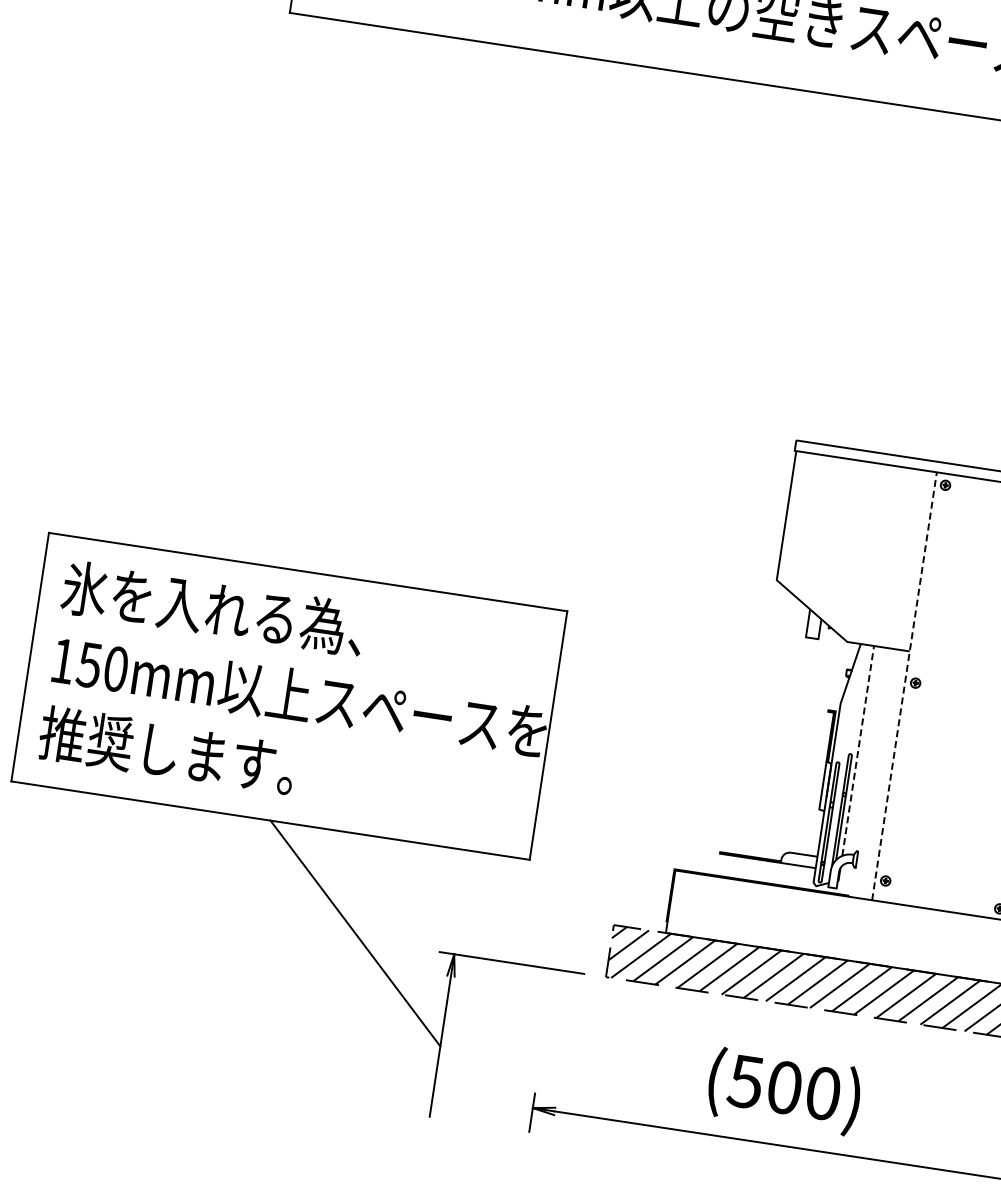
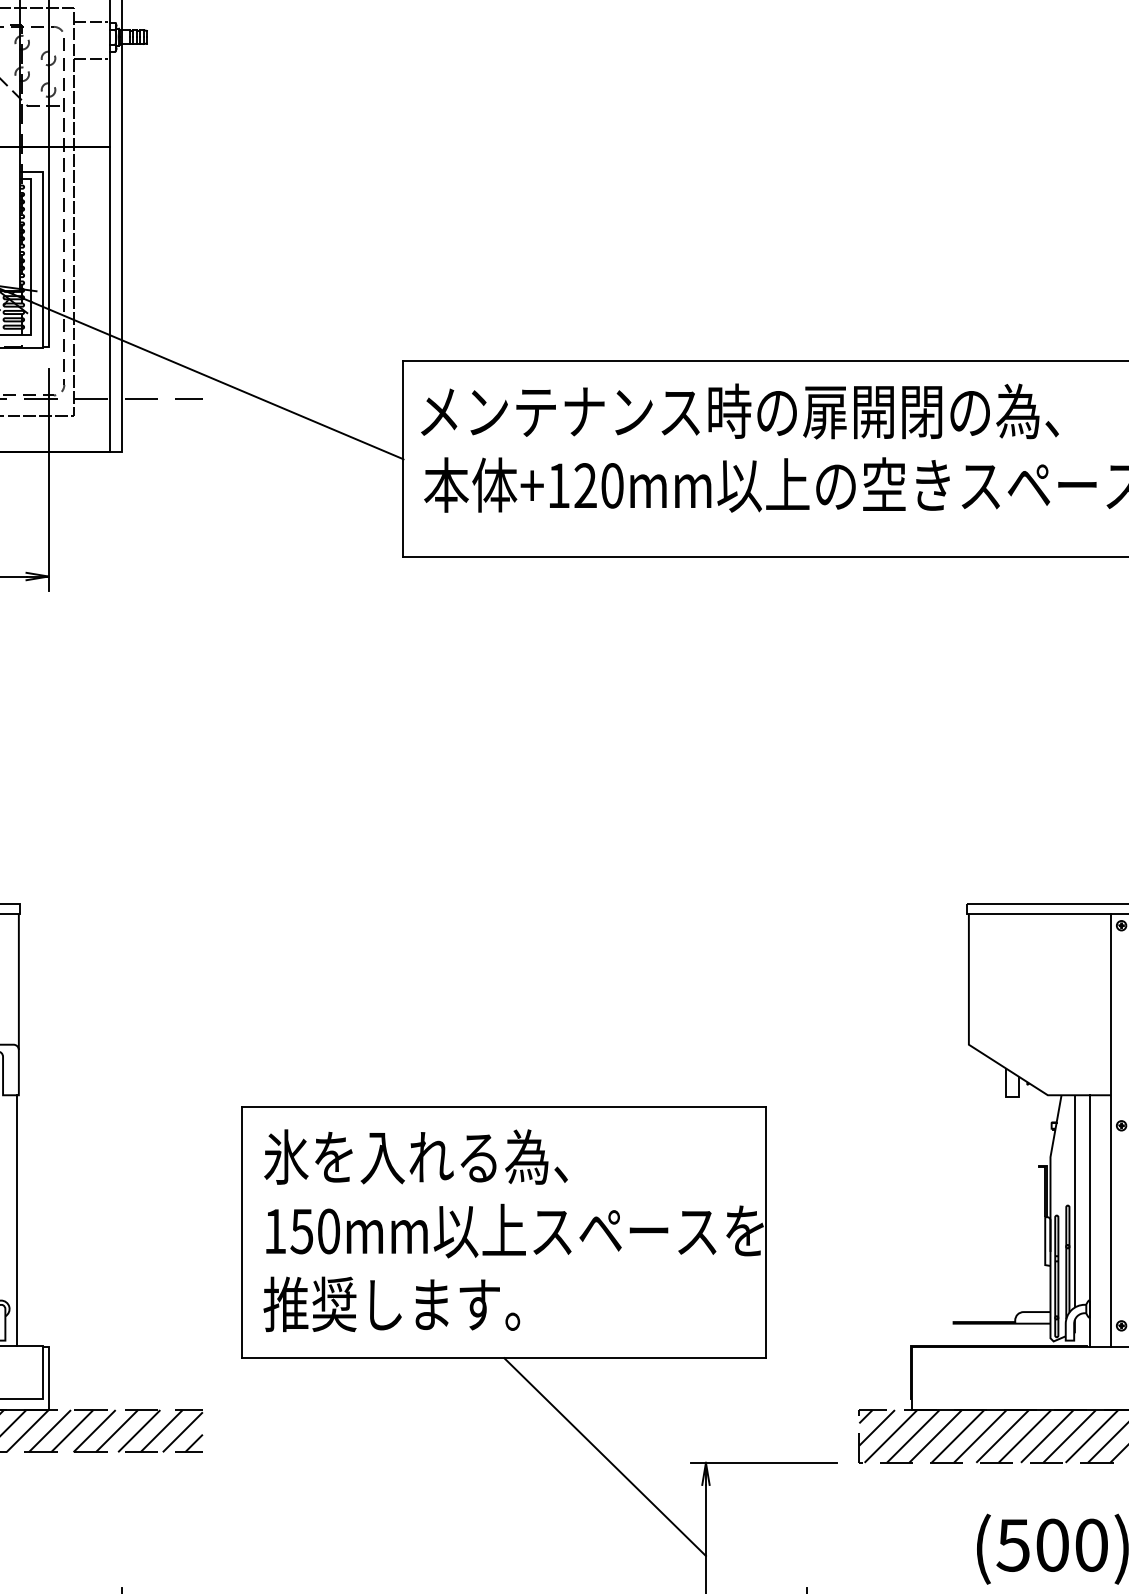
line: (904, 686) -> (1111, 1130), dashed -> solid
line: (857, 750) -> (1074, 1200), dashed -> solid
line: (869, 772) -> (1089, 1220), added

